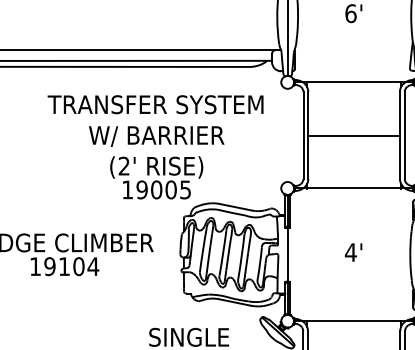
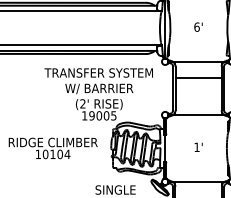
line: (353, 135) -> (198, 77), moved
text: (349, 250) -> (196, 146), 4' -> 1'
text: (49, 266) -> (45, 154), 19104 -> 10104

